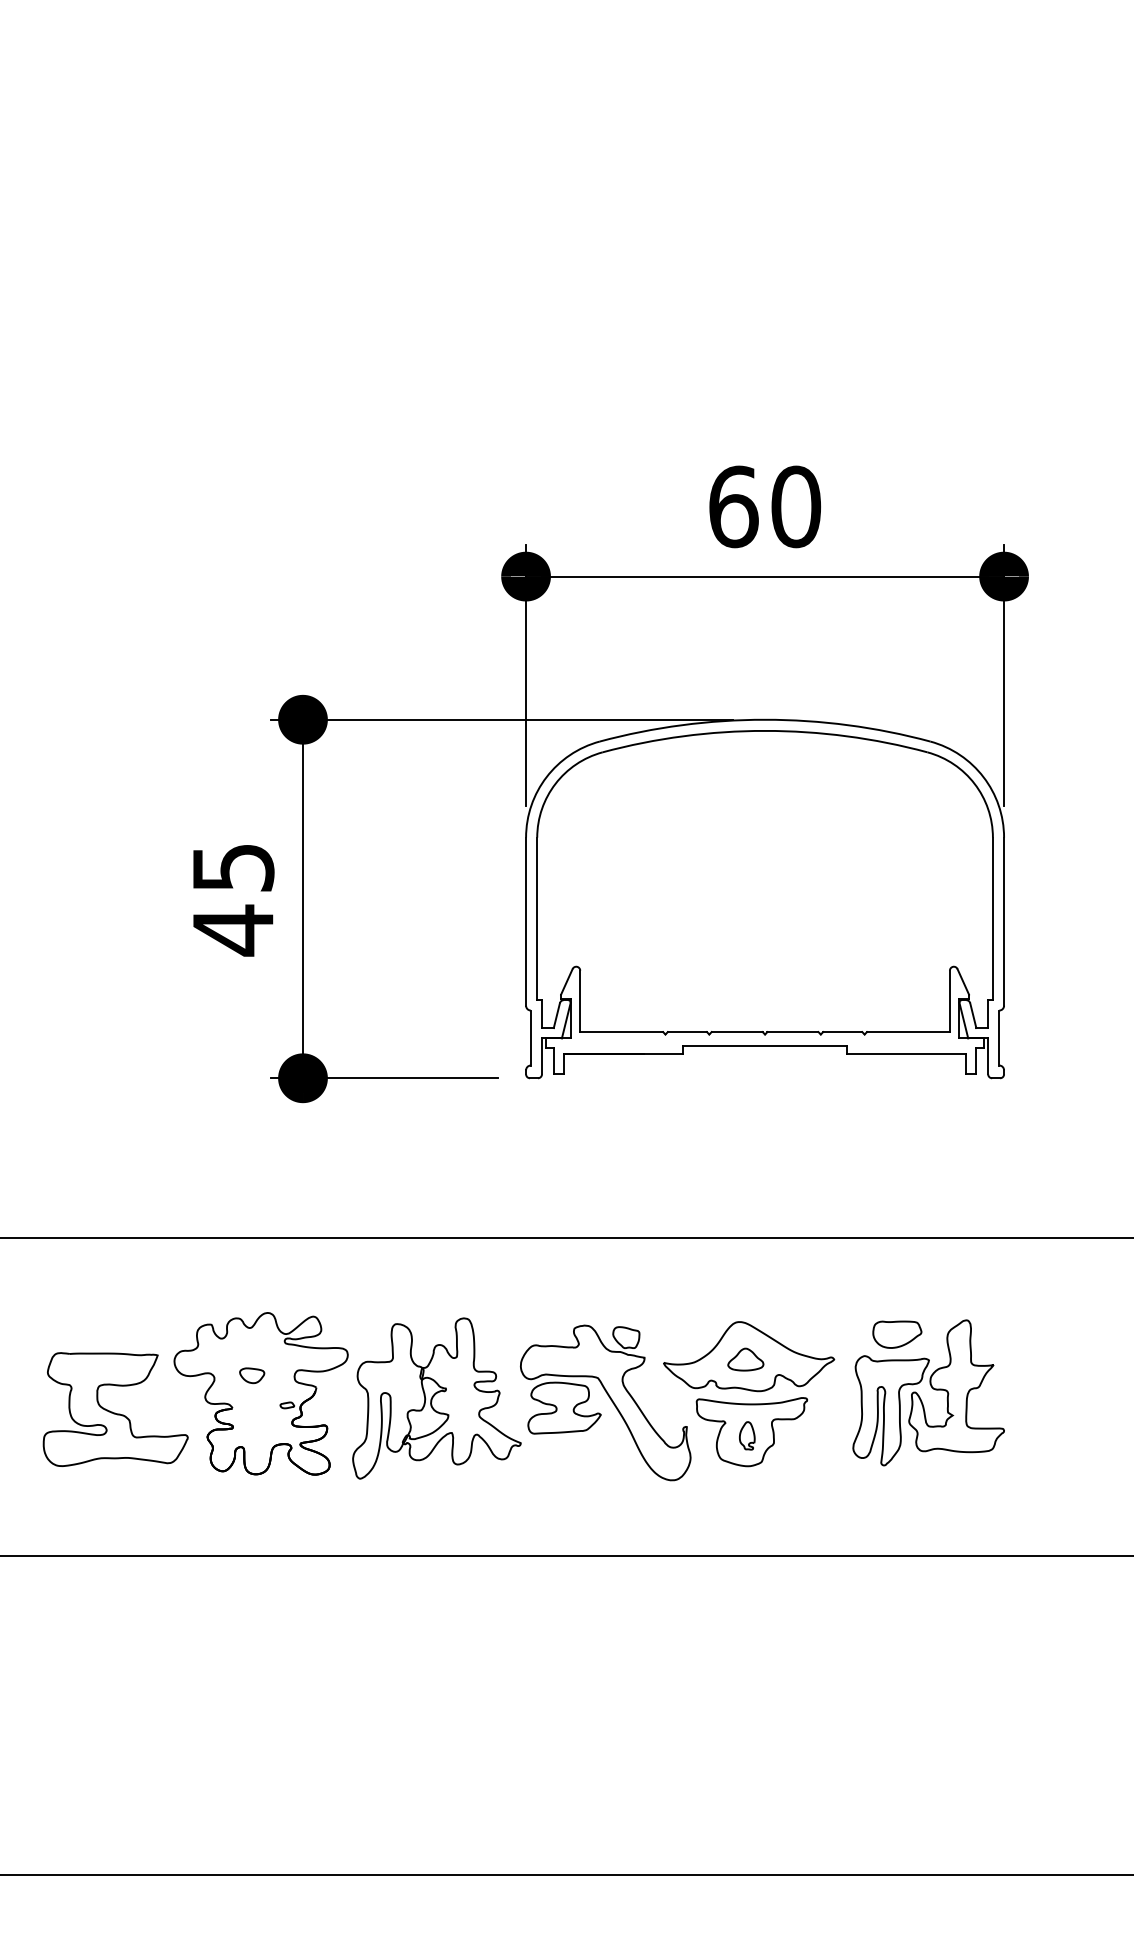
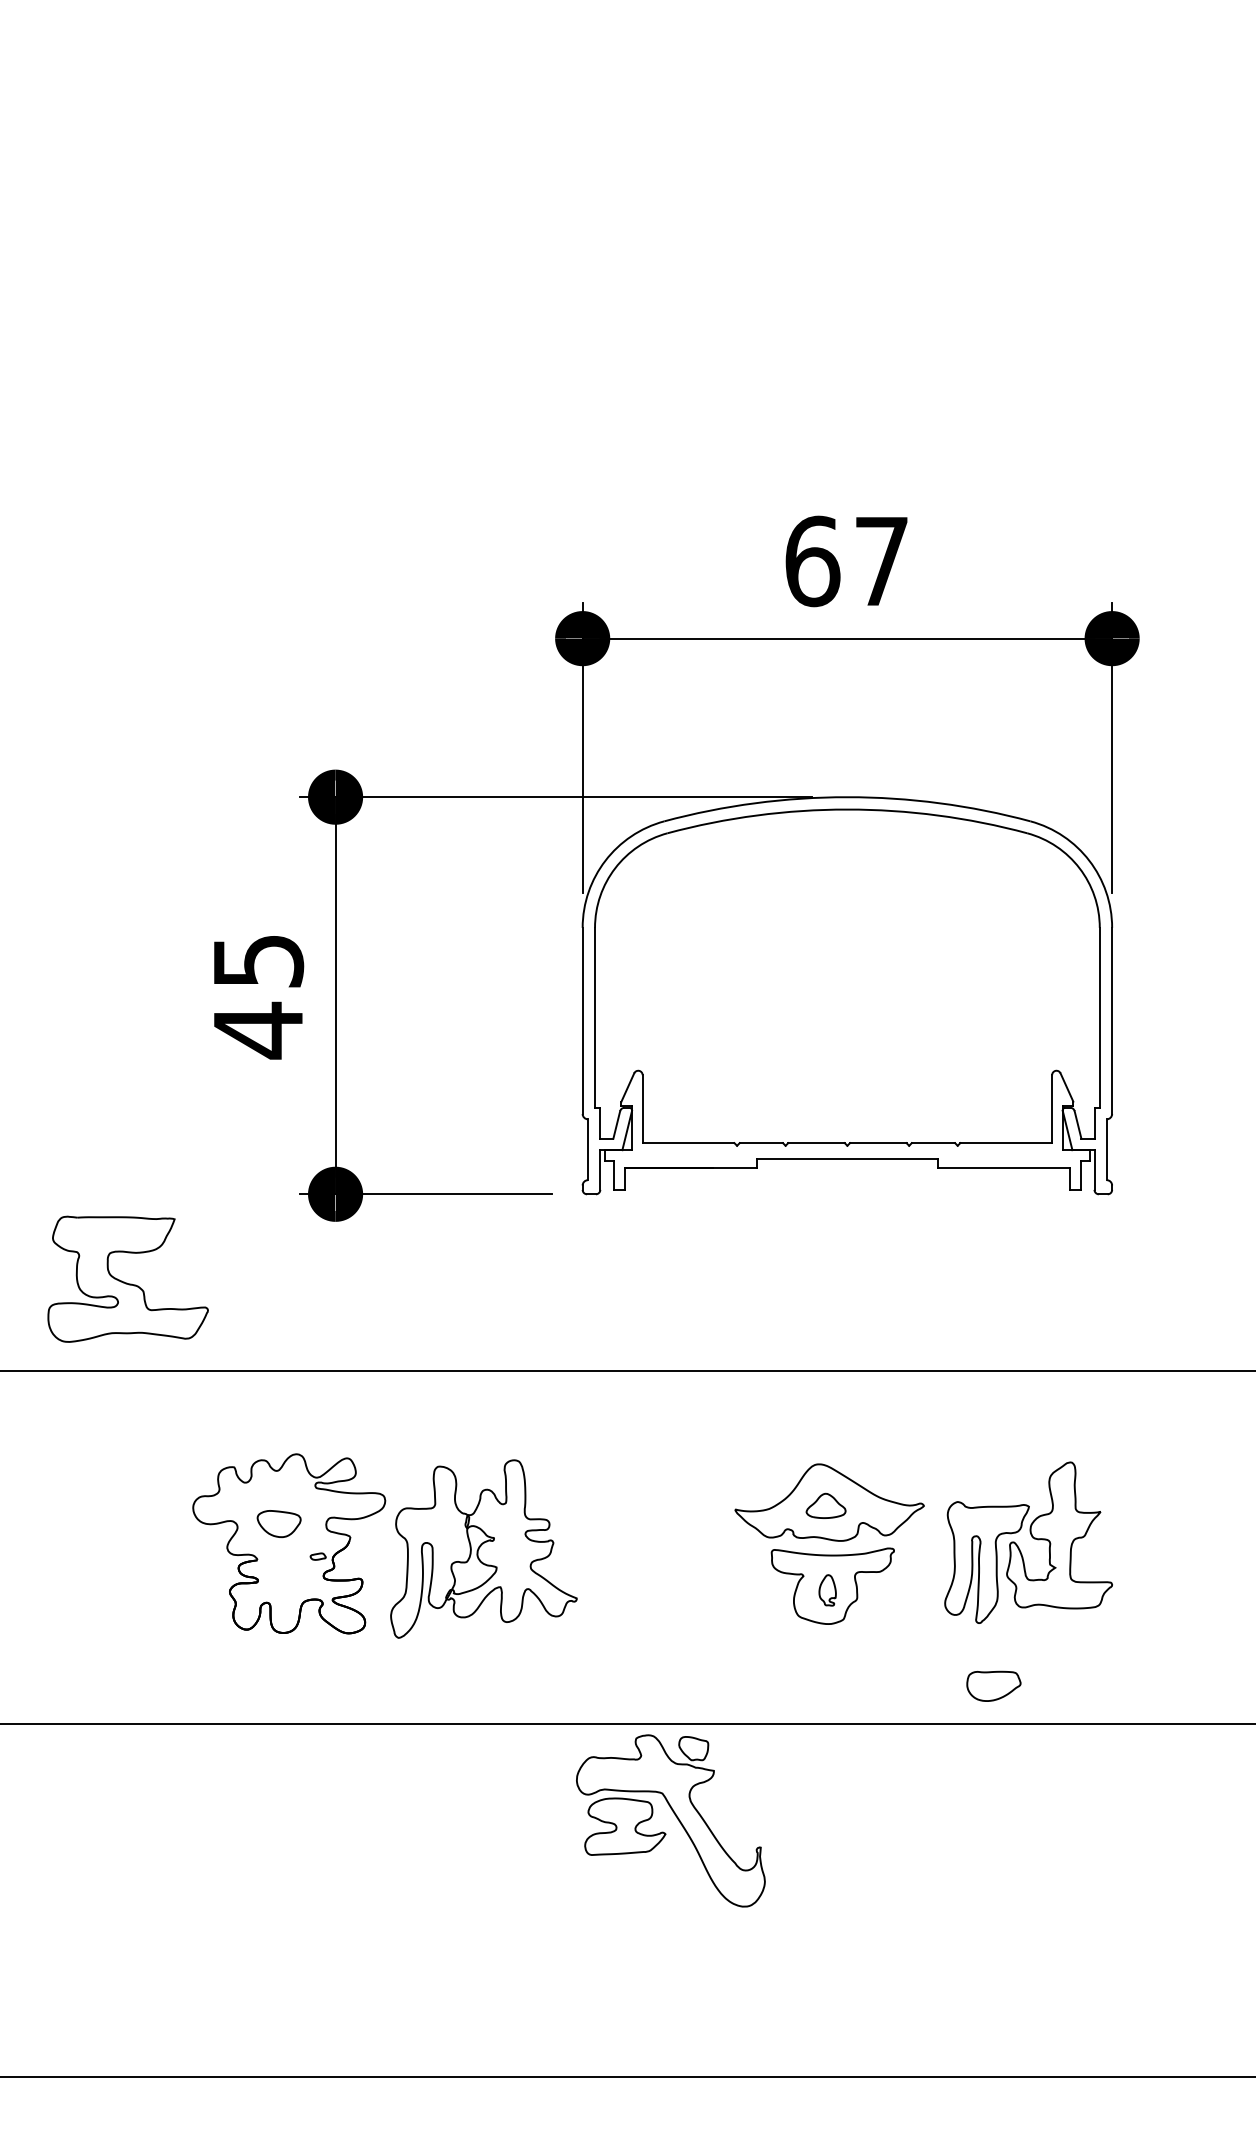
text: (795, 506) -> (881, 561), 60 -> 67
part: (896, 1333) -> (993, 1685), moved
part: (252, 1375) -> (279, 1523), size x1.6
part: (610, 1400) -> (676, 1818), moved
curve: (115, 1412) -> (127, 1282), moved

